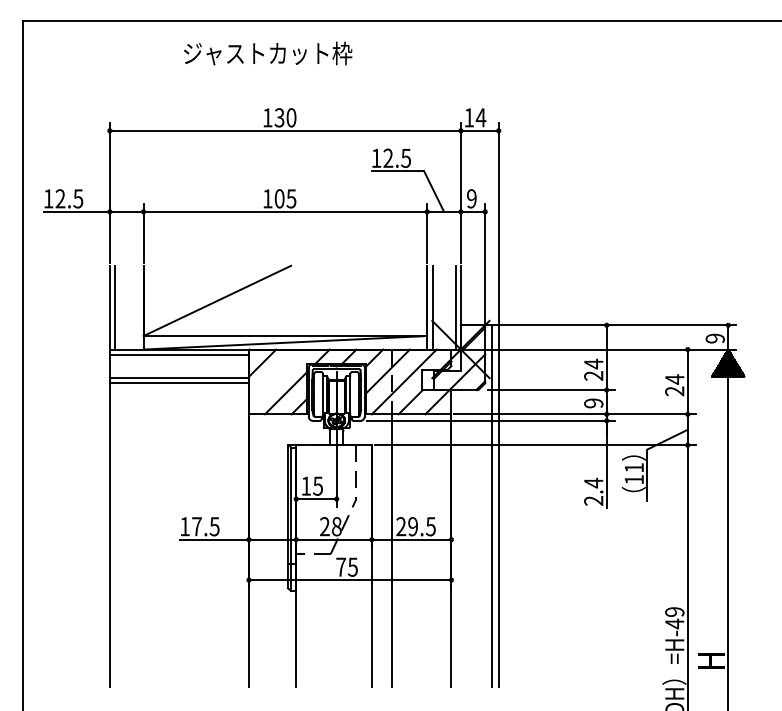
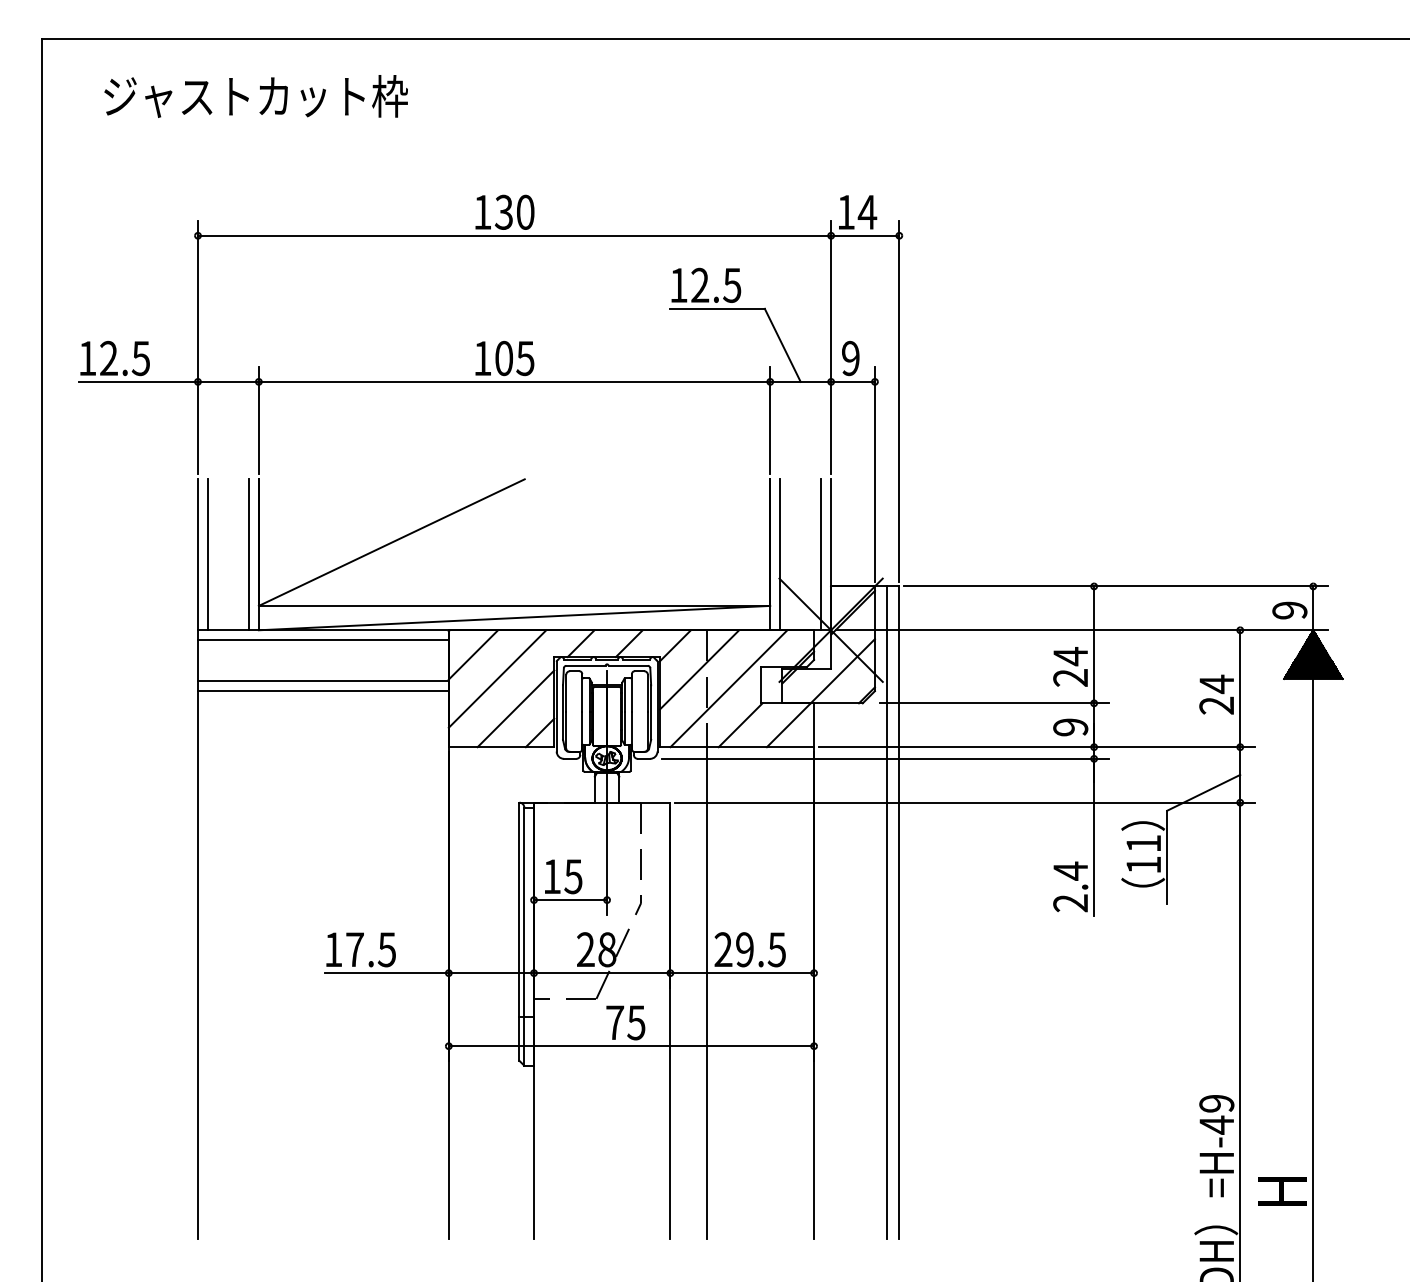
text: (268, 53) -> (256, 96), moved
line: (138, 307) -> (249, 554), added
line: (275, 376) -> (496, 678), added

